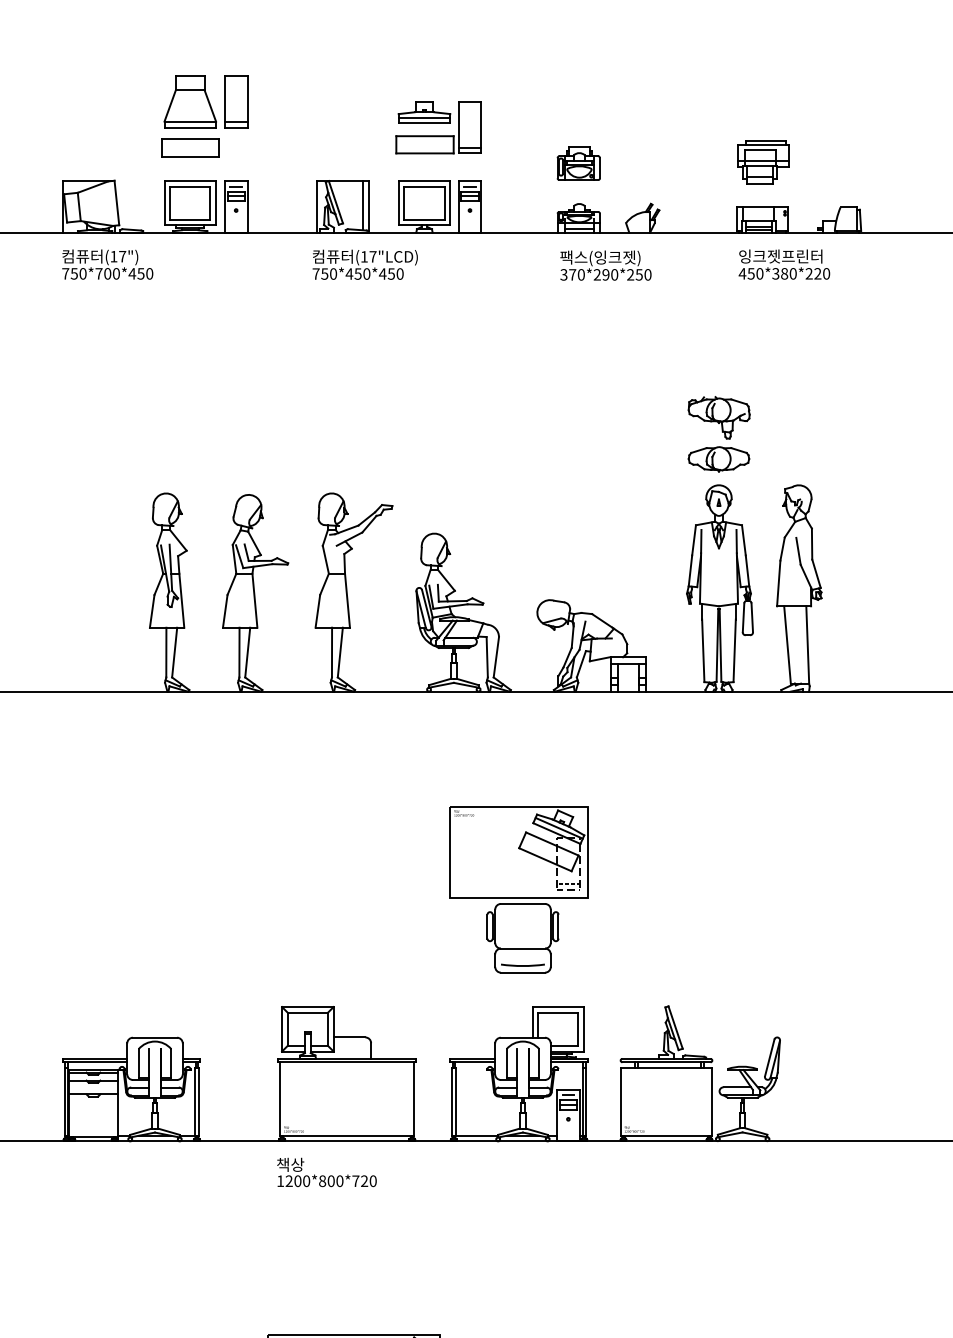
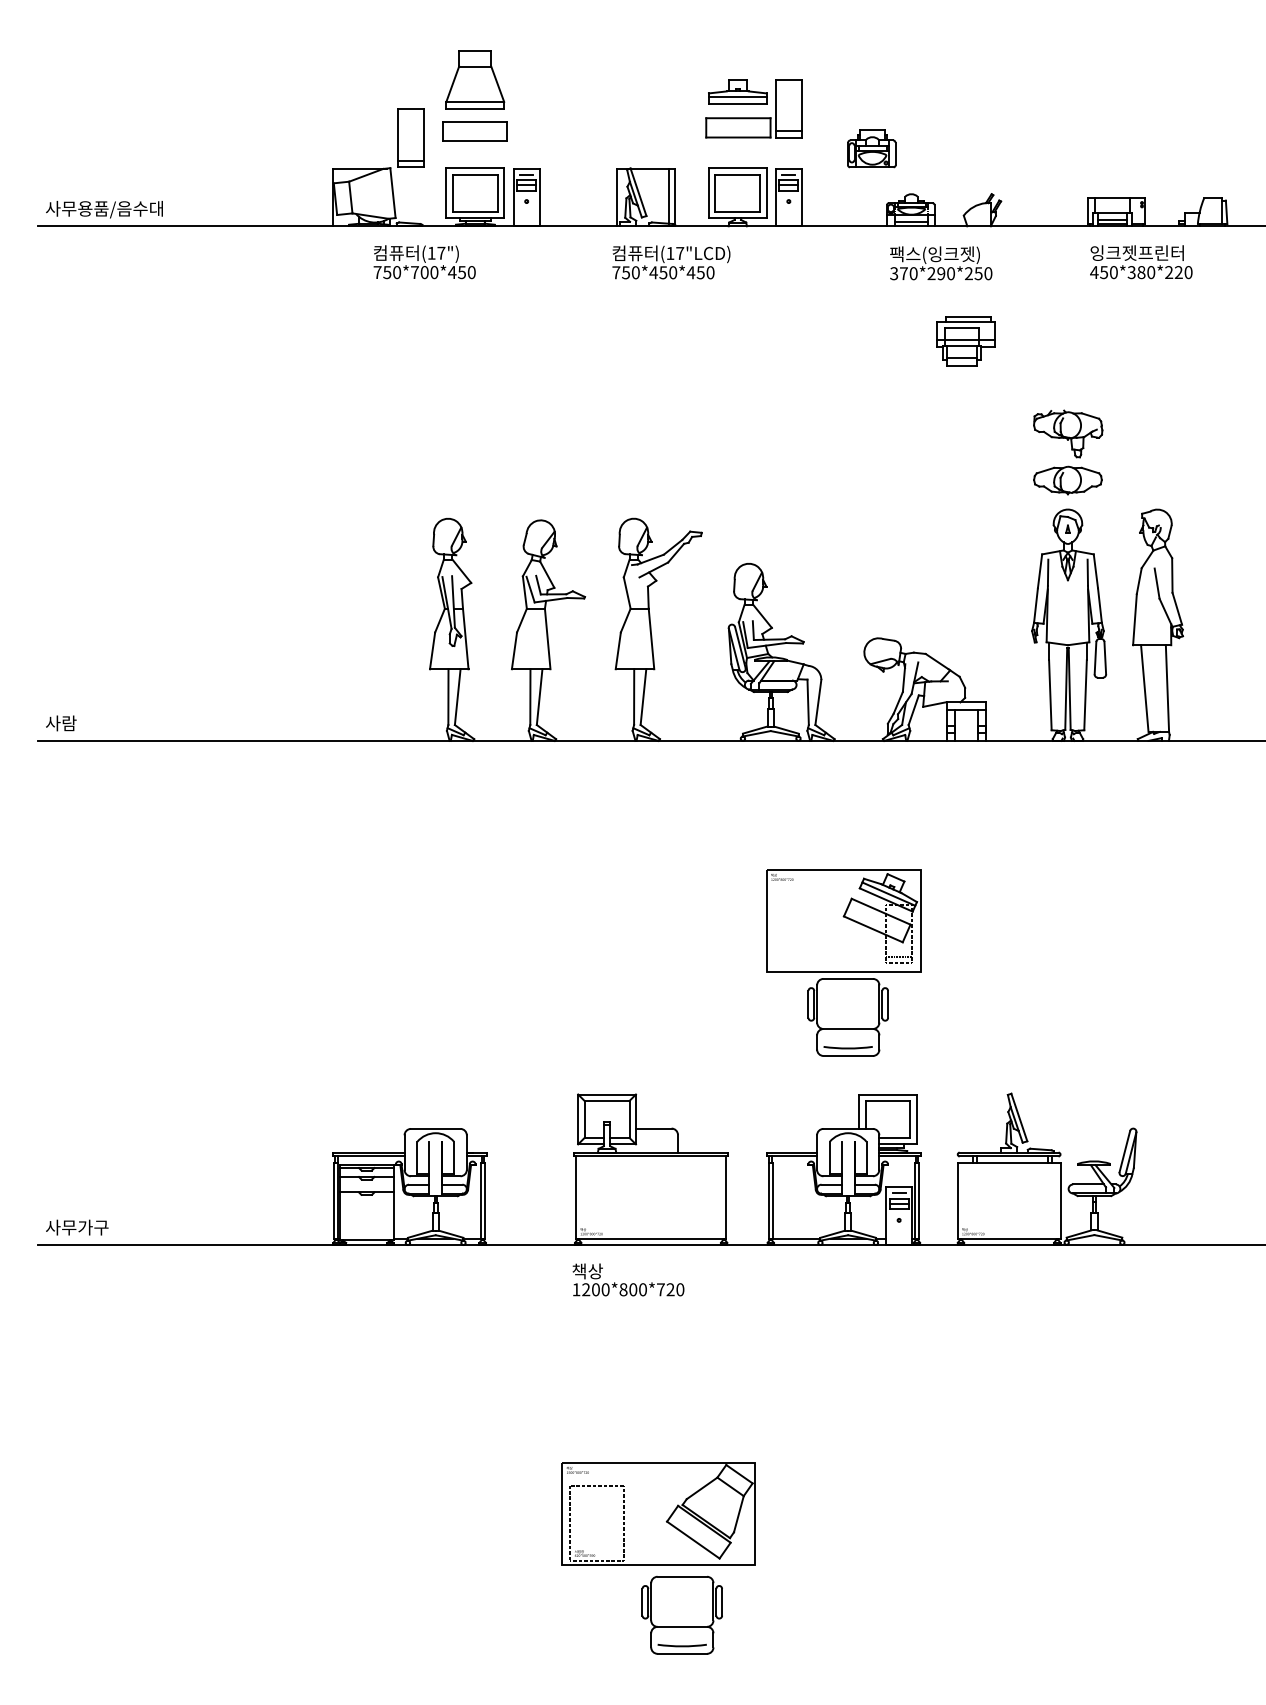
part: (235, 101) -> (410, 137), moved
part: (763, 162) -> (965, 341), moved
part: (578, 163) -> (871, 148), moved
text: (107, 264) -> (424, 262), moved

